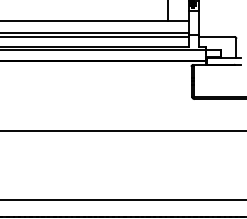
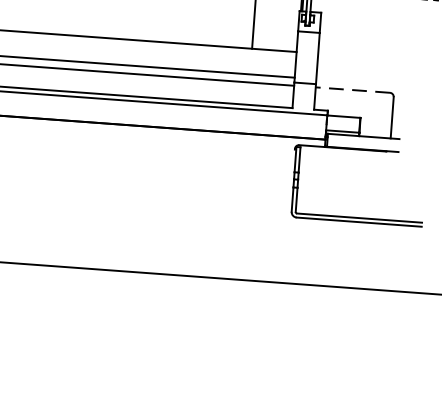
line: (216, 36) -> (352, 89), solid -> dashed

